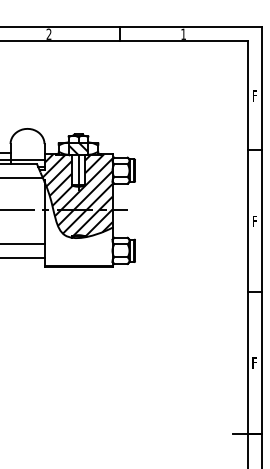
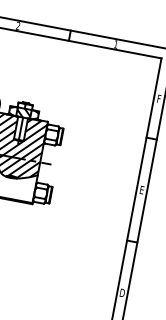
text: (254, 221) -> (141, 190), F -> E
text: (254, 362) -> (122, 292), F -> D

